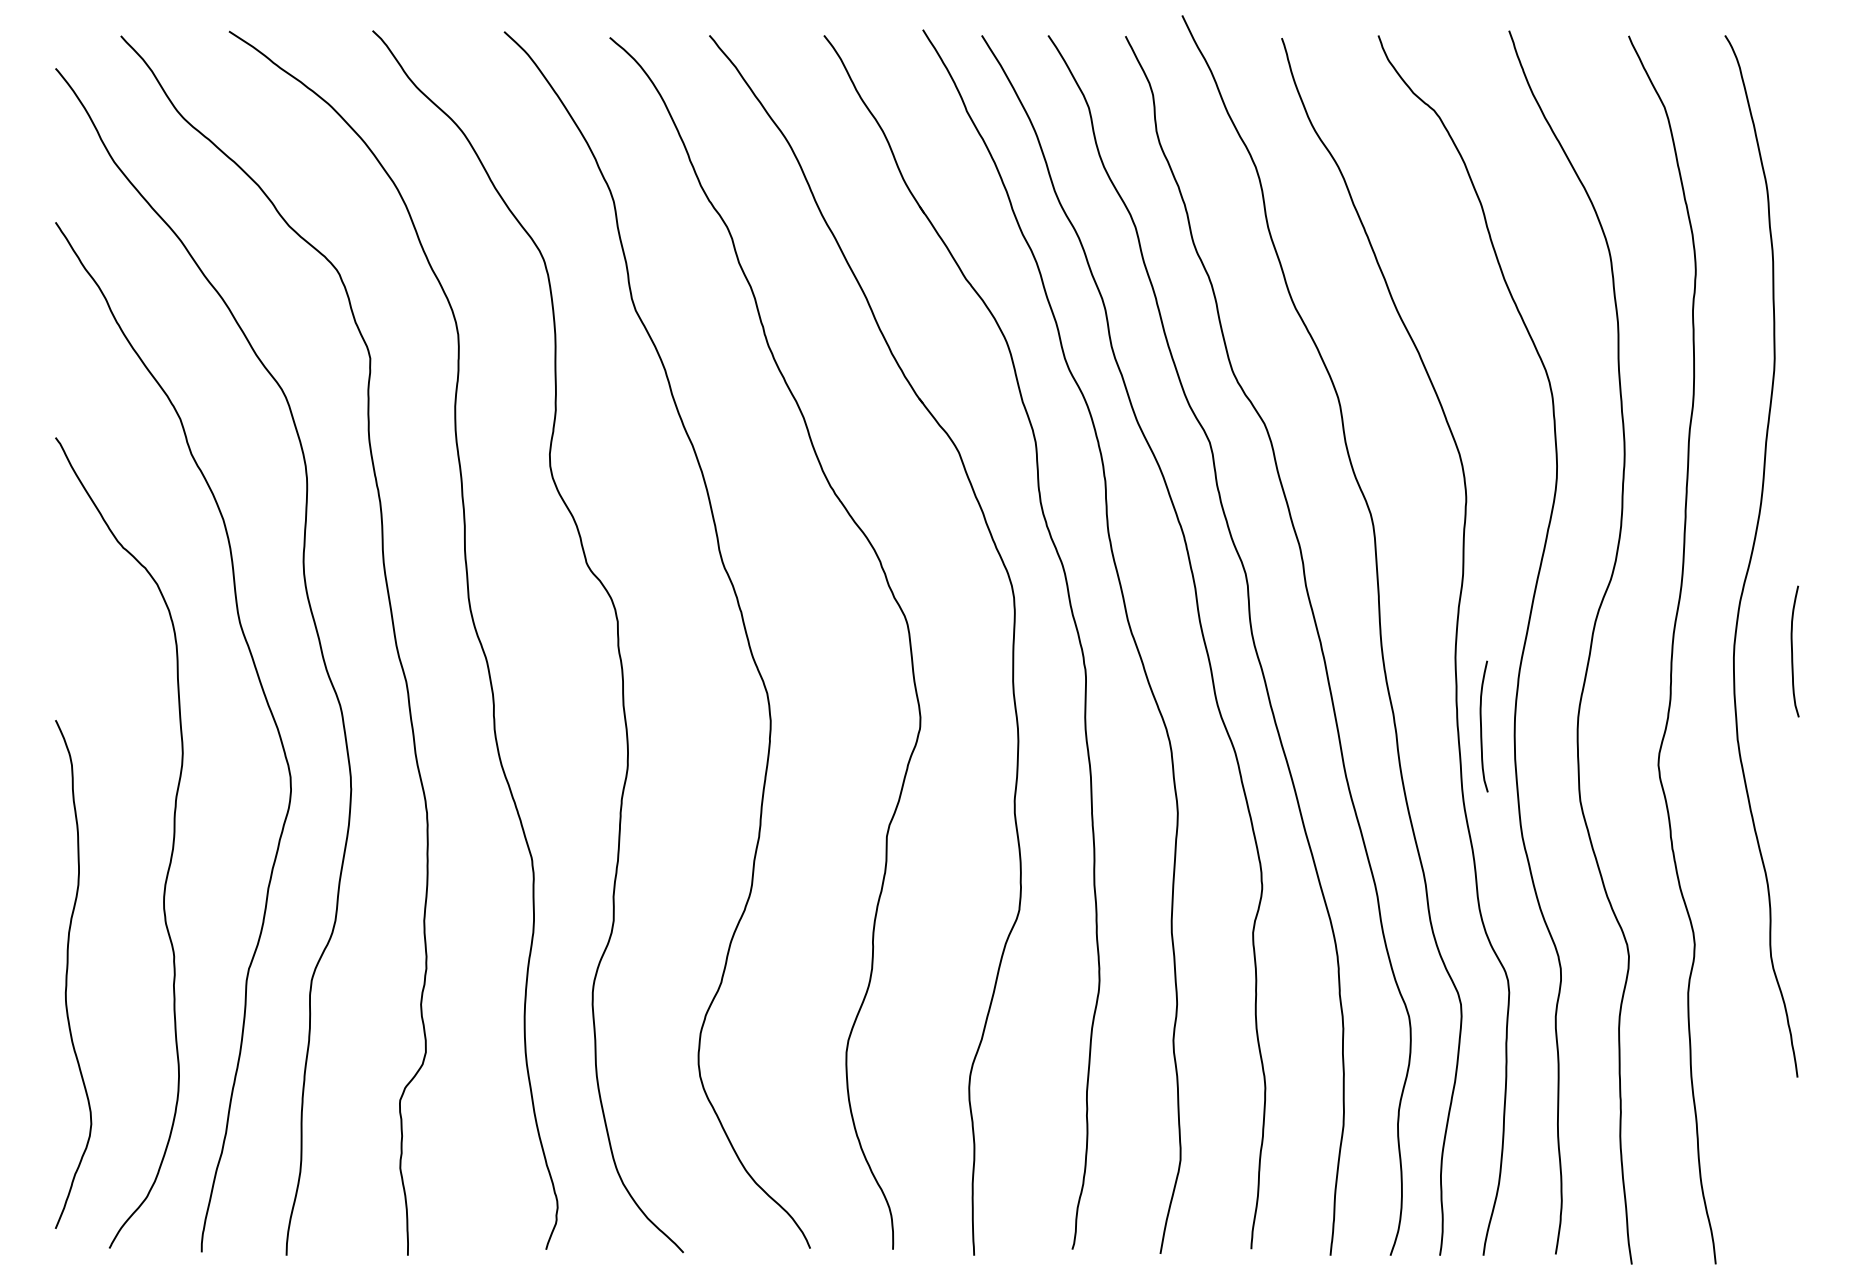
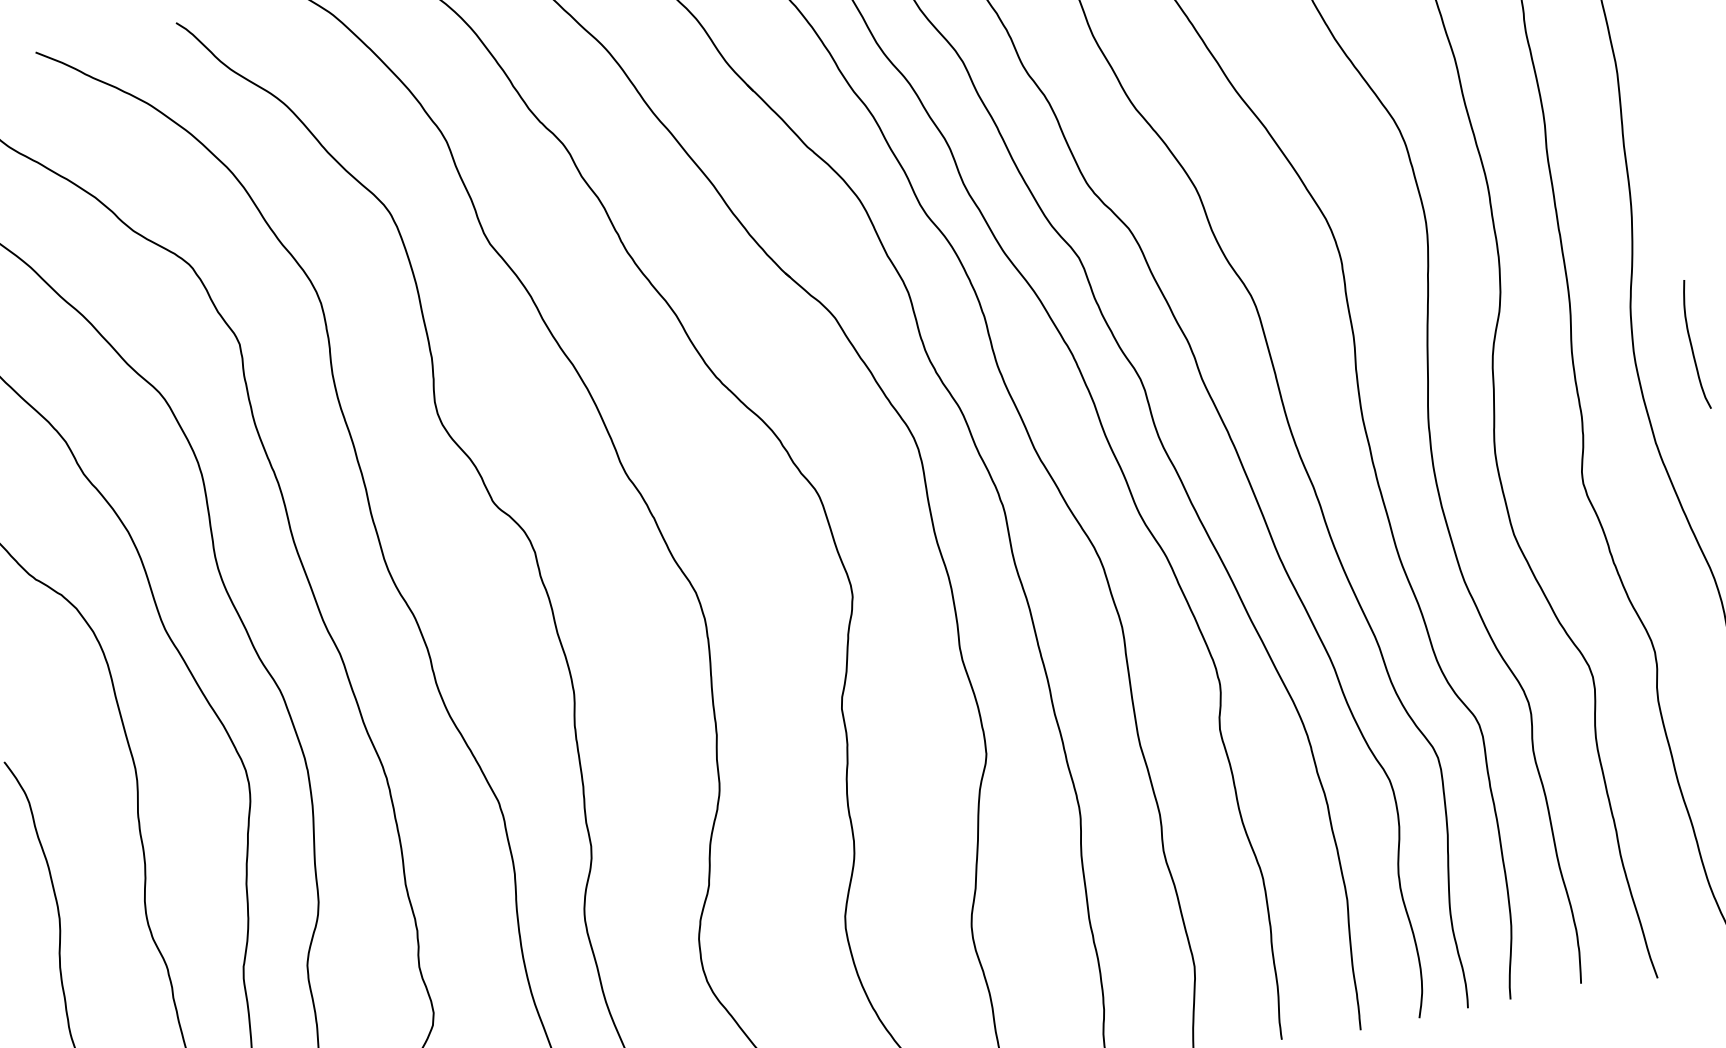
curve: (1481, 726) -> (1402, 481), removed

